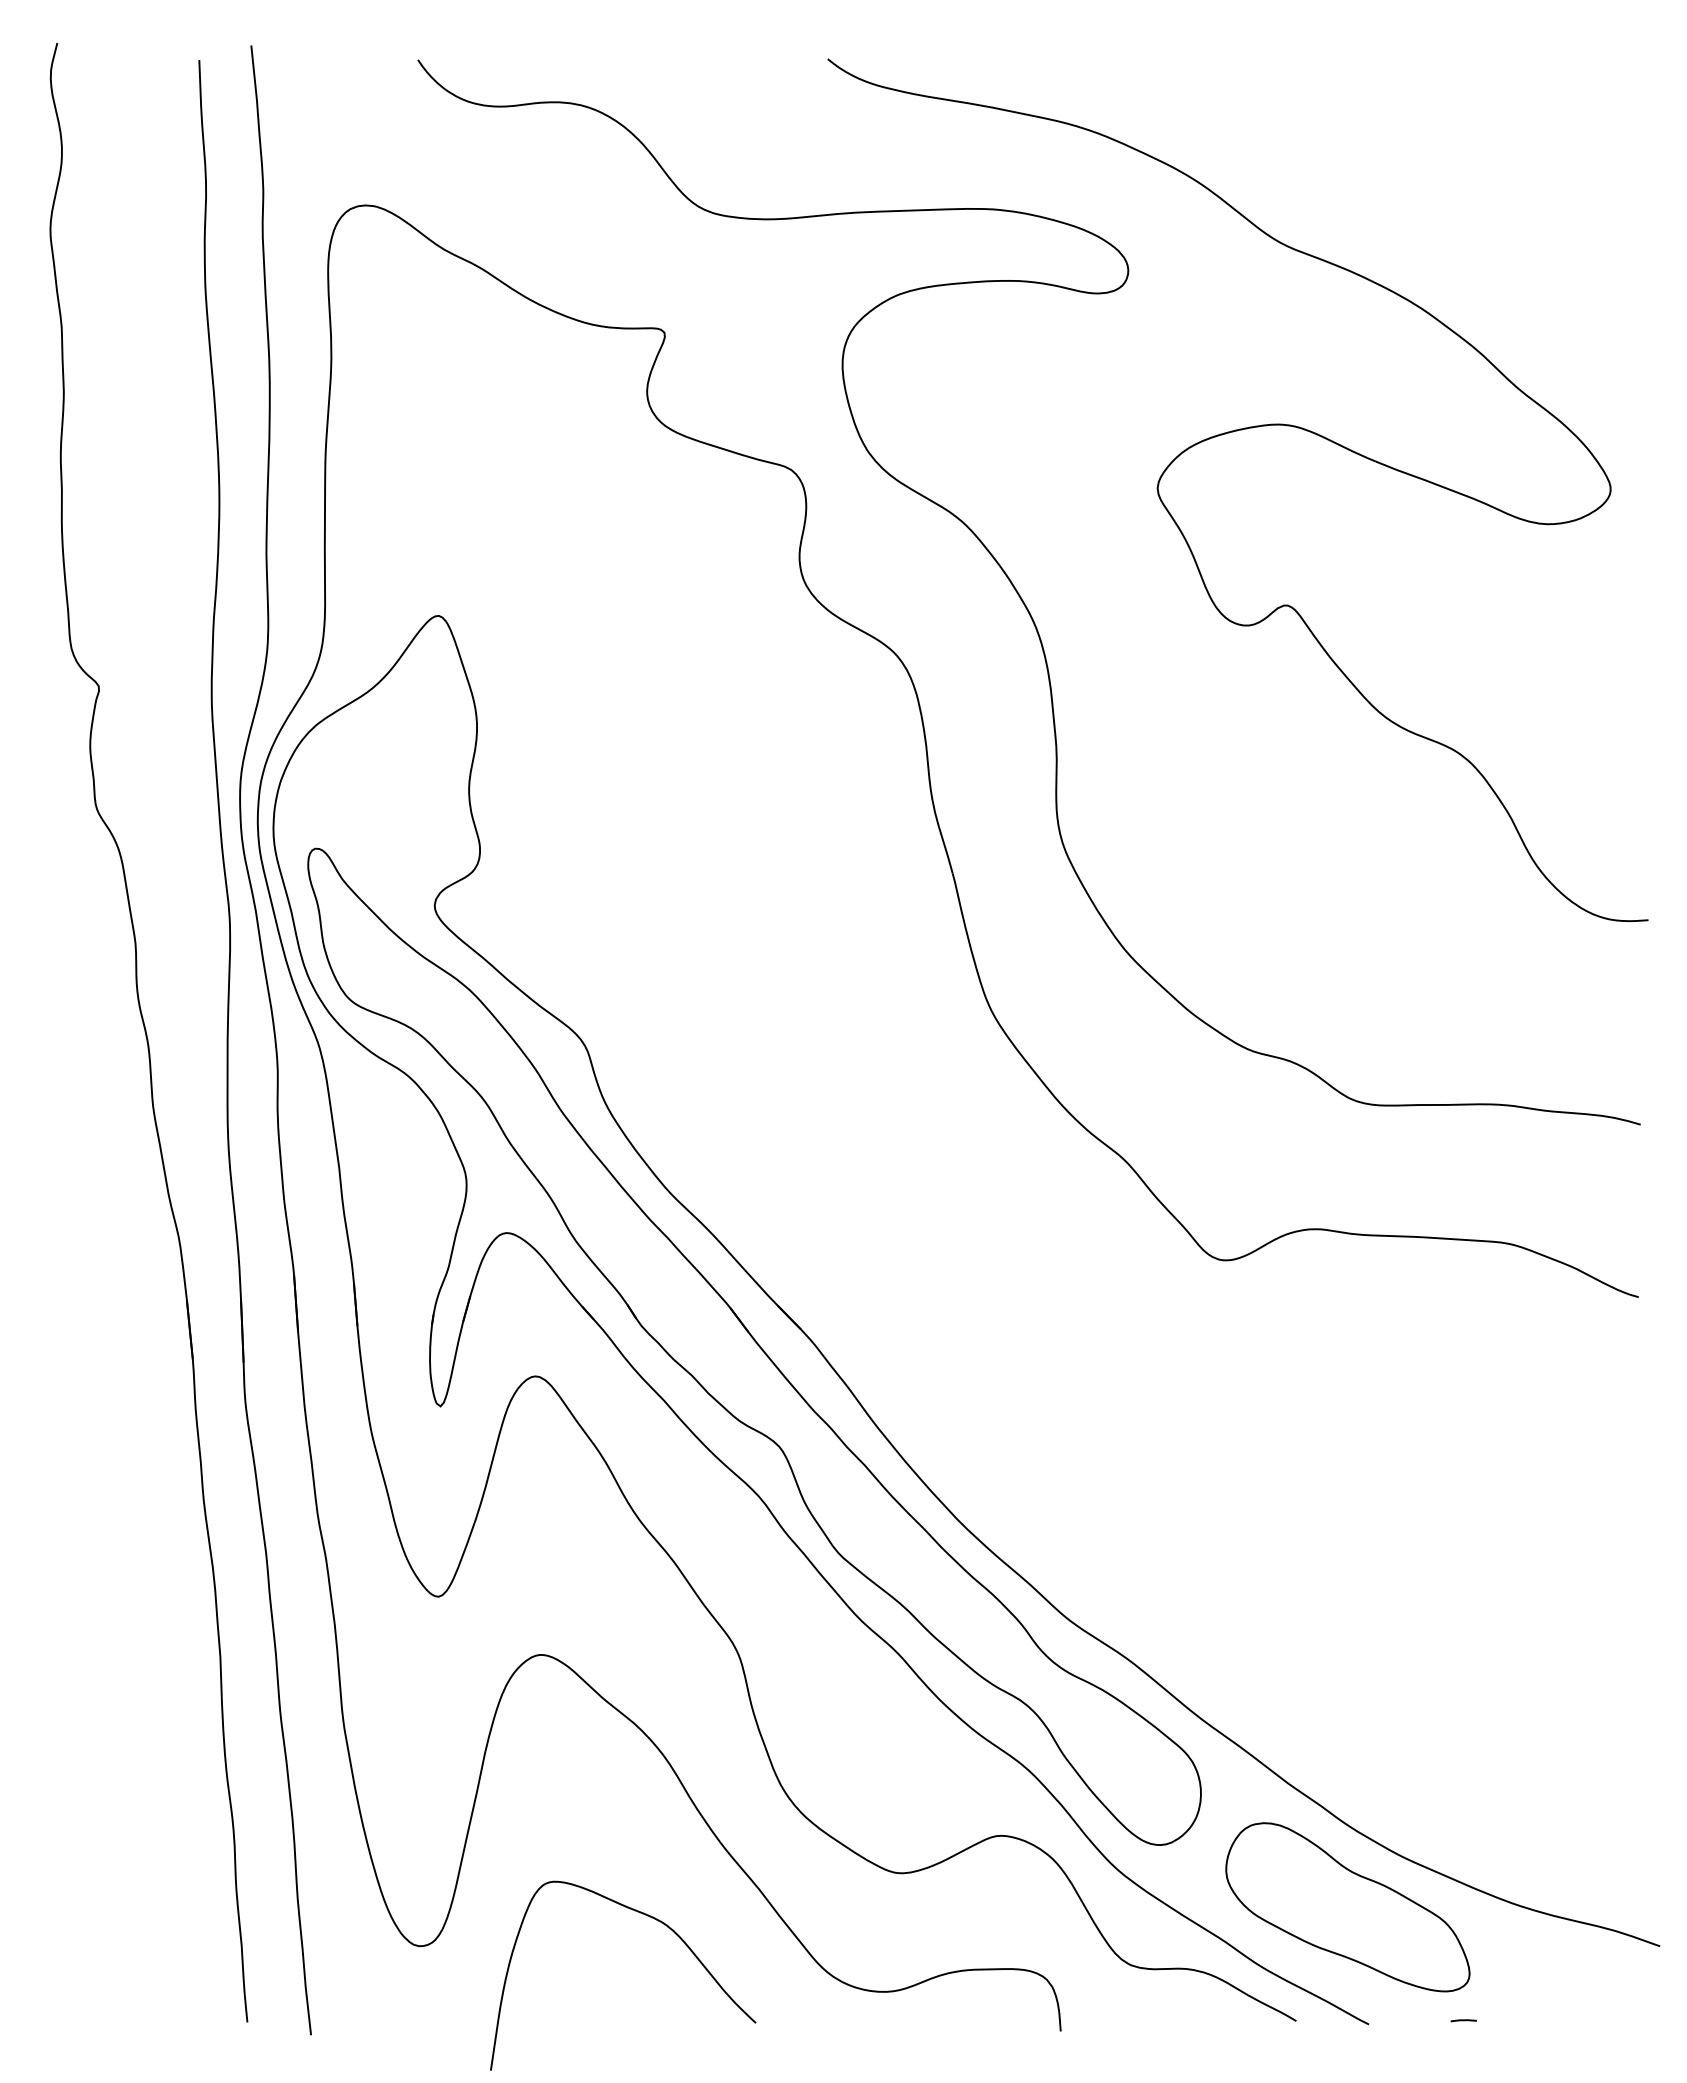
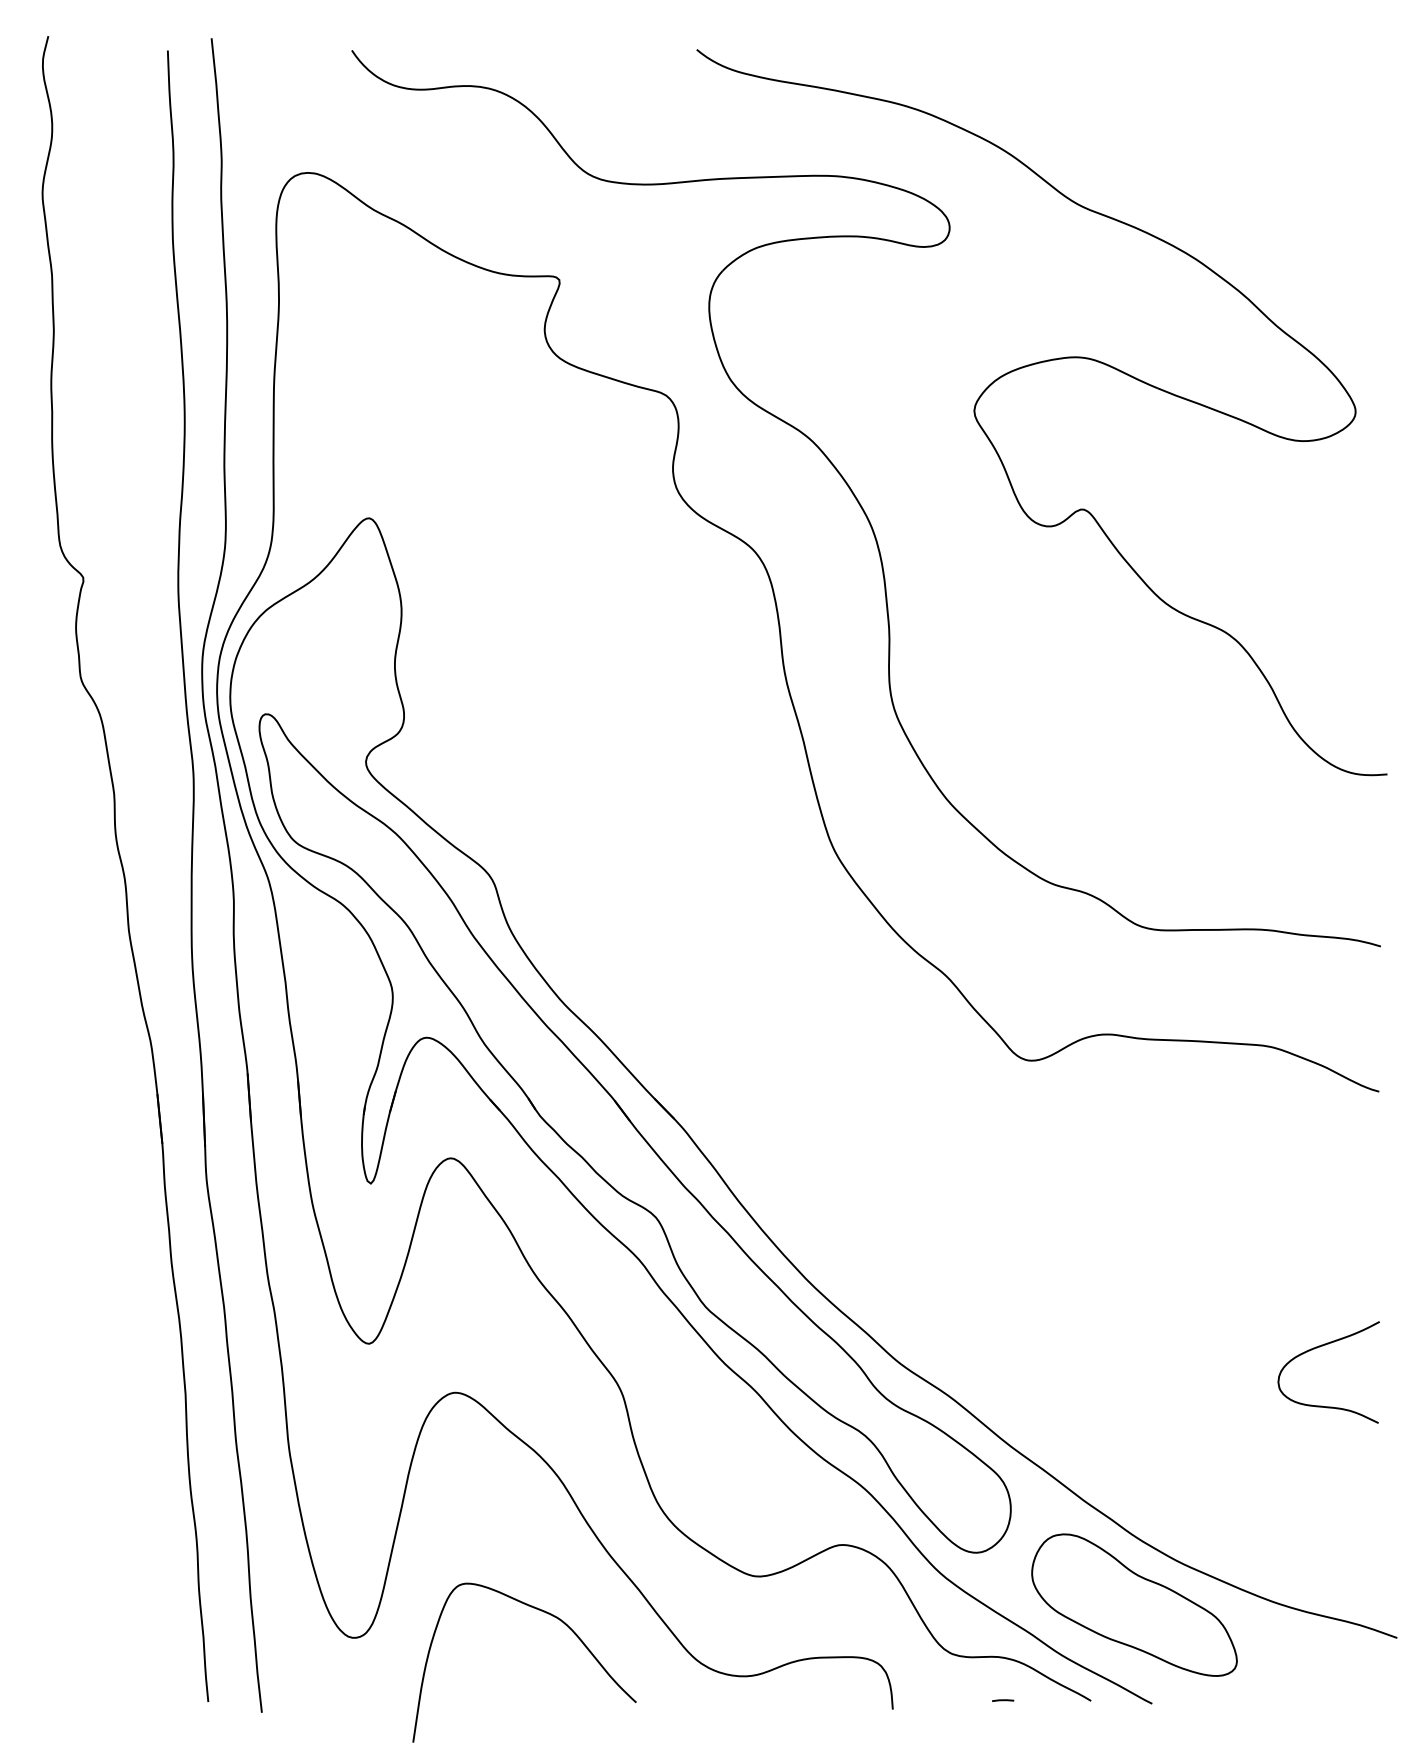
curve: (1564, 1602) -> (1316, 1348), added
line: (1463, 2020) -> (1002, 1700), moved

